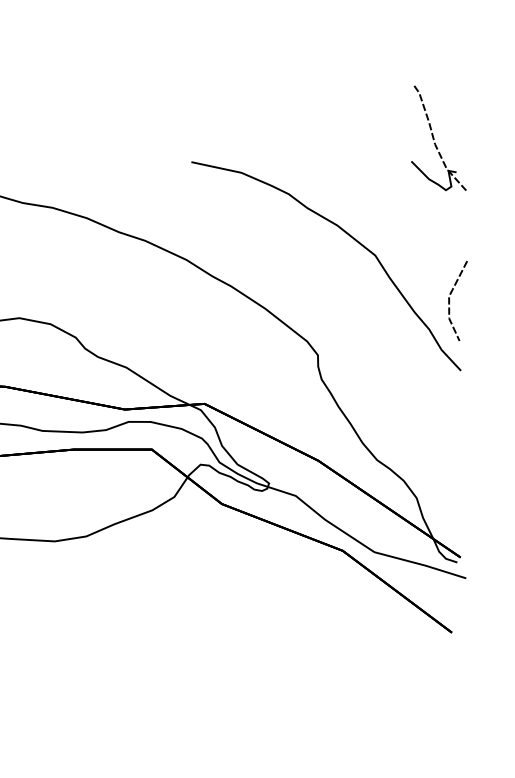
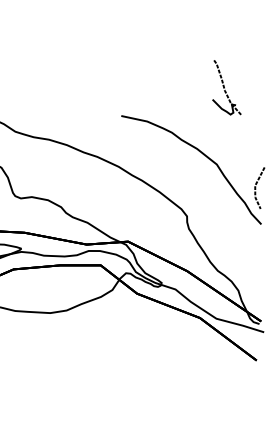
part: (438, 138) -> (226, 87), moved

